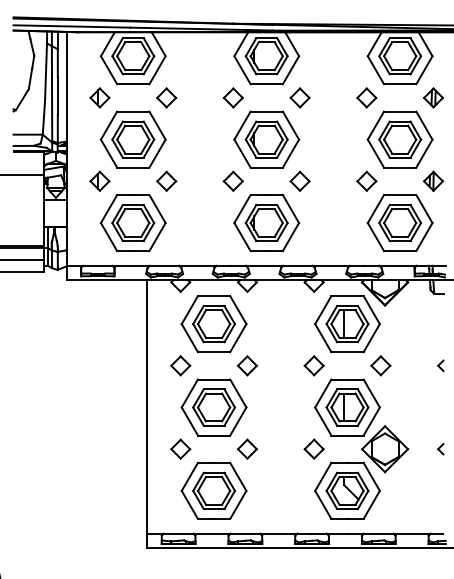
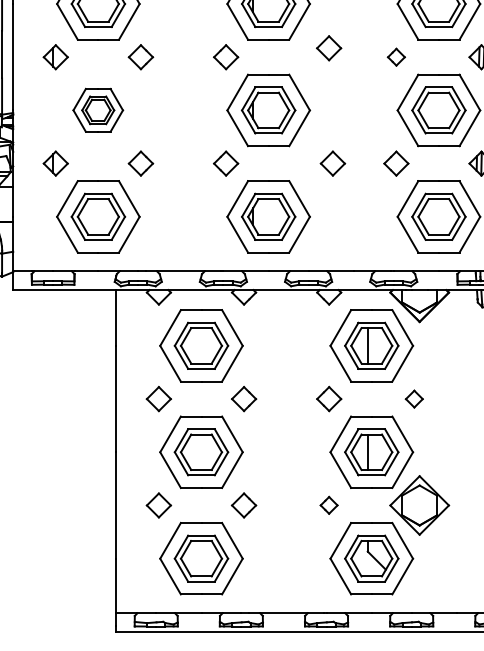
part: (299, 97) -> (328, 47), moved
part: (366, 97) -> (395, 56), size x0.7
part: (132, 139) -> (97, 110), size x0.6
part: (299, 180) -> (332, 162), moved
part: (380, 365) -> (413, 398), size x0.7
part: (313, 448) -> (328, 504), size x0.7

